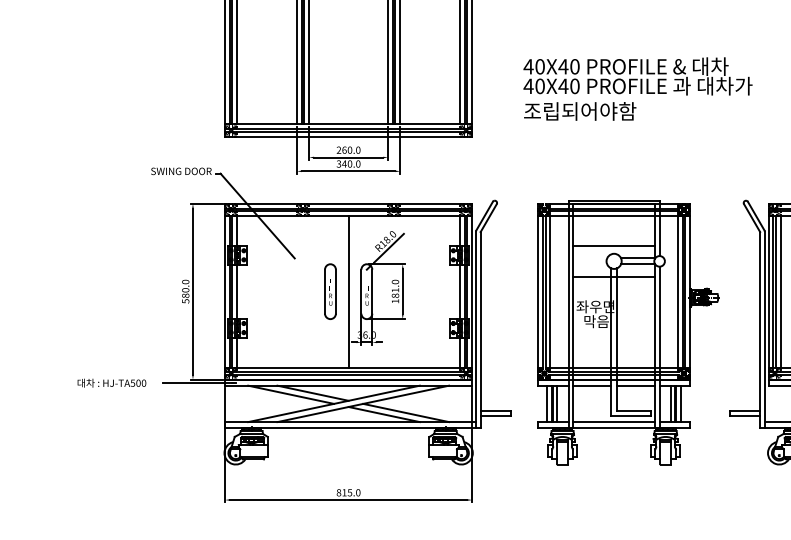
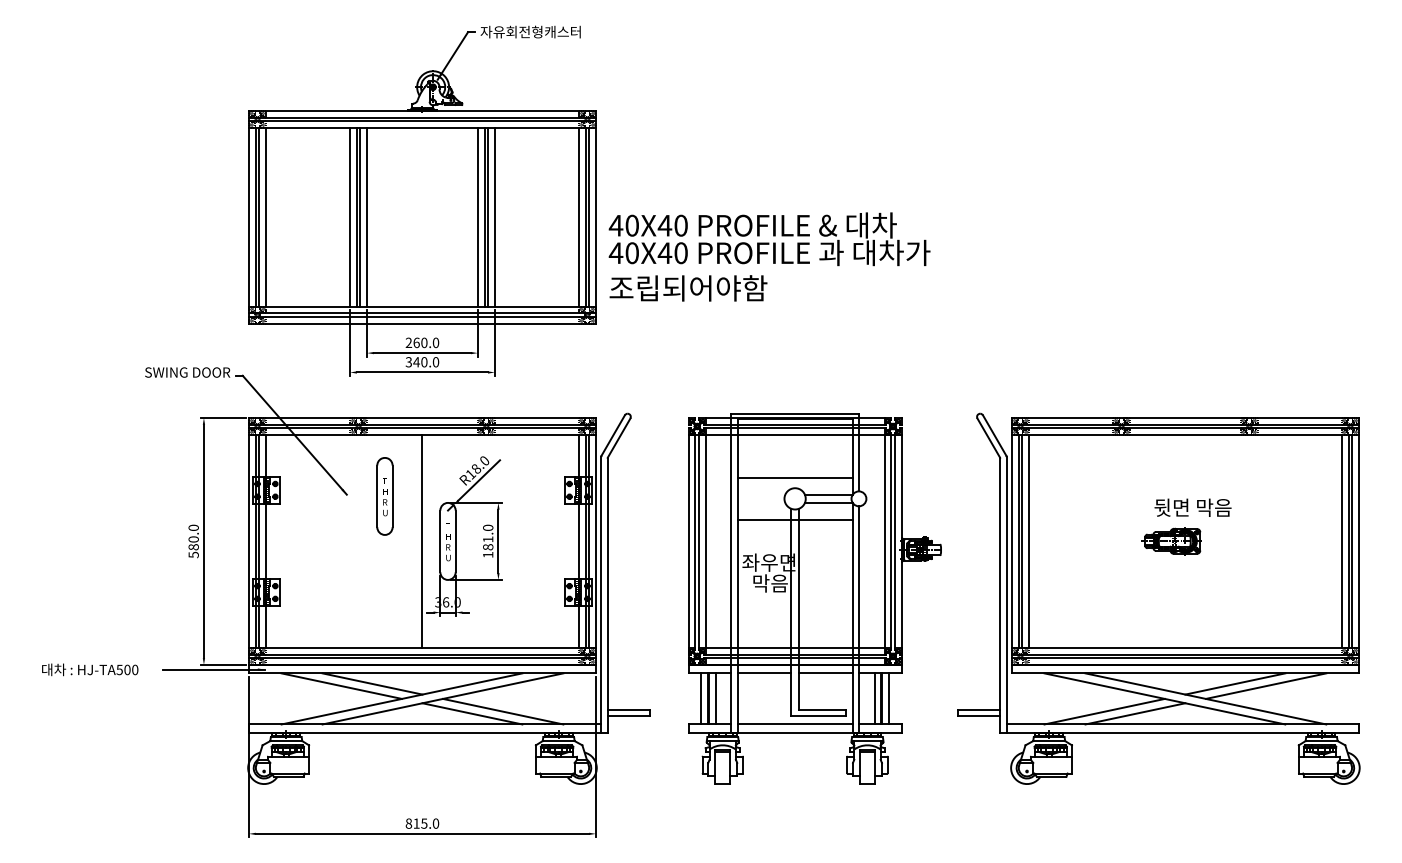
text: (637, 88) -> (769, 256), moved
part: (330, 291) -> (384, 496), moved

